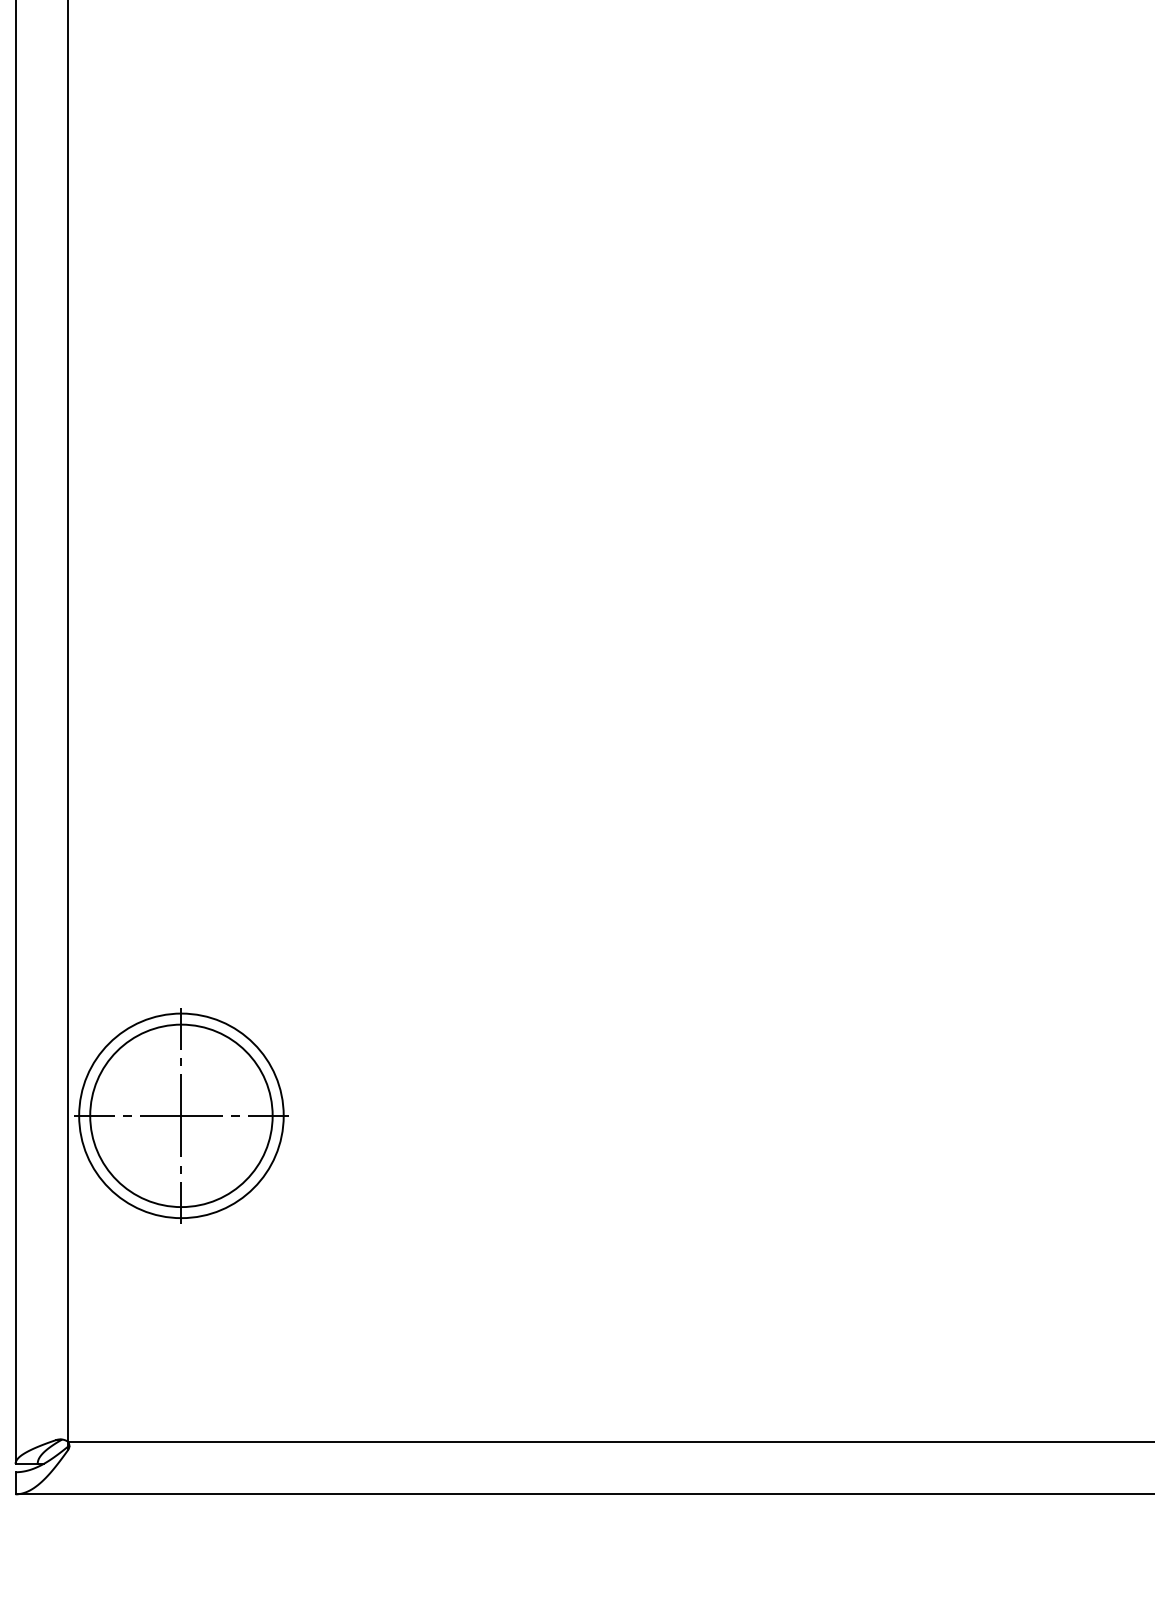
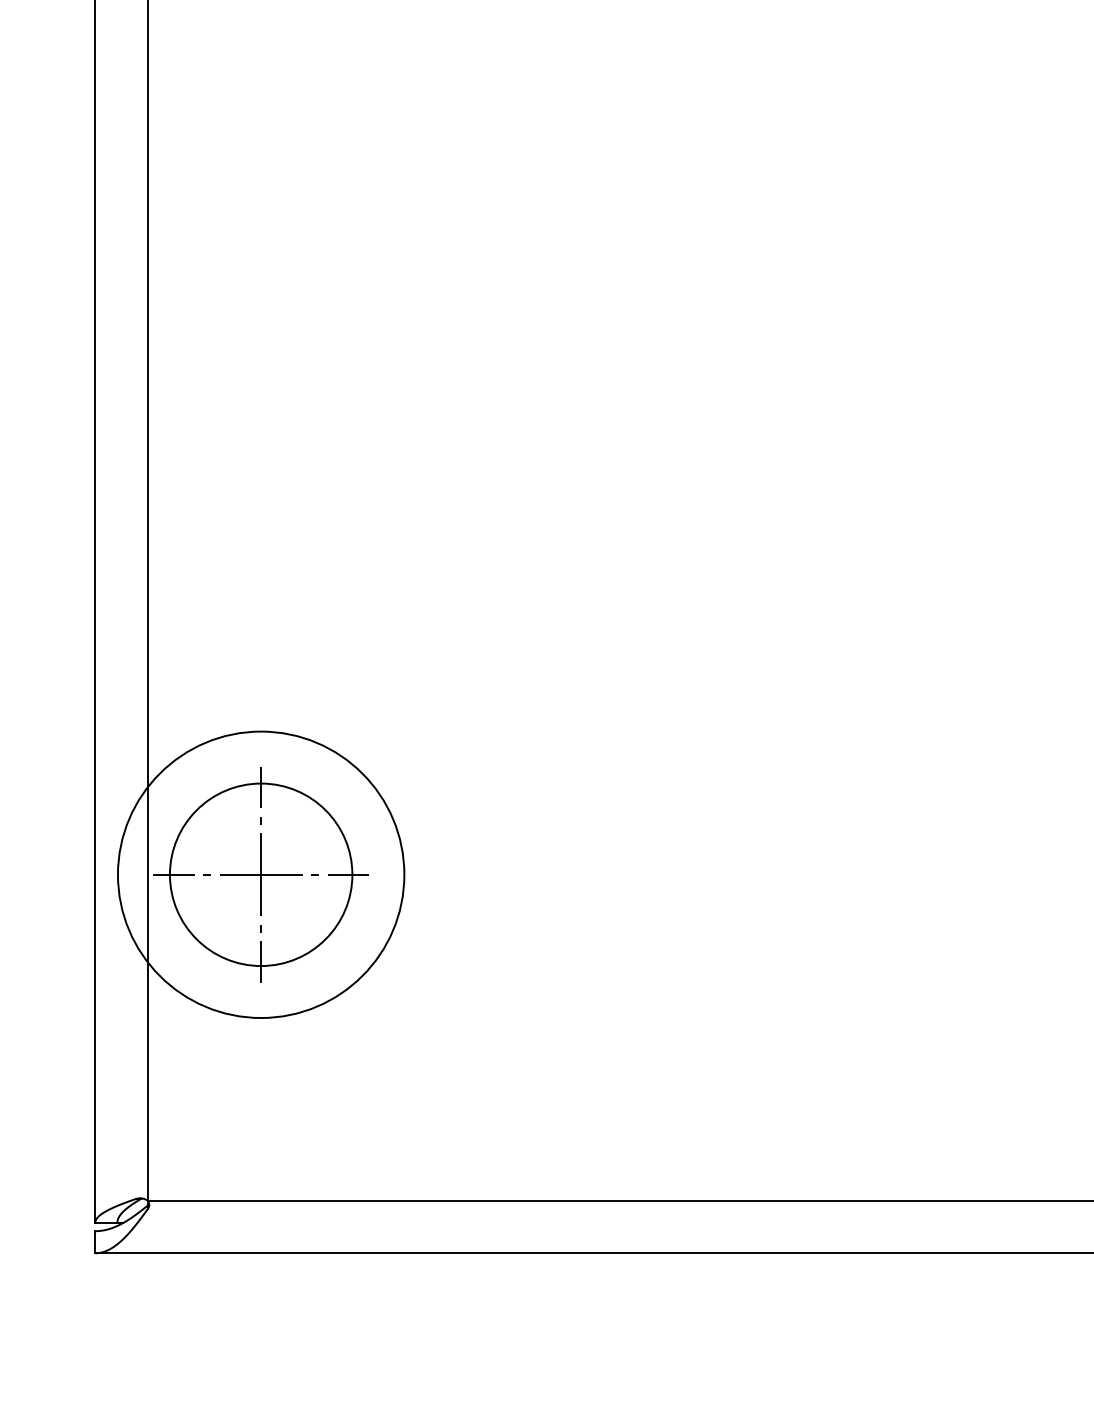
circle: (181, 1115) -> (261, 874), size x1.4

